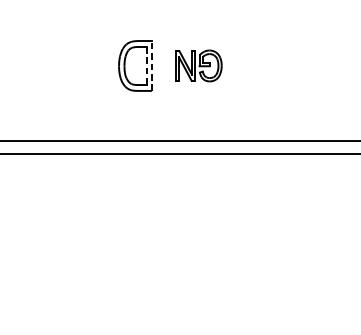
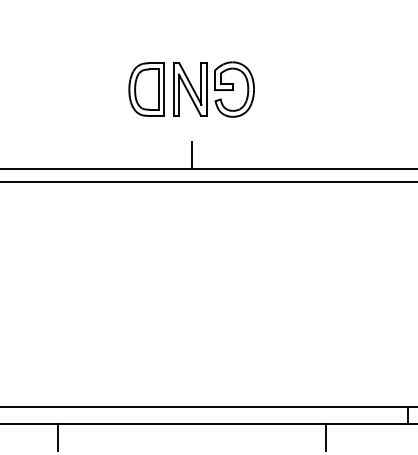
line: (152, 65) -> (164, 89), dashed -> solid
part: (198, 65) -> (213, 89), size x1.67
line: (146, 66) -> (158, 90), dashed -> solid
line: (177, 128) -> (191, 155), added

